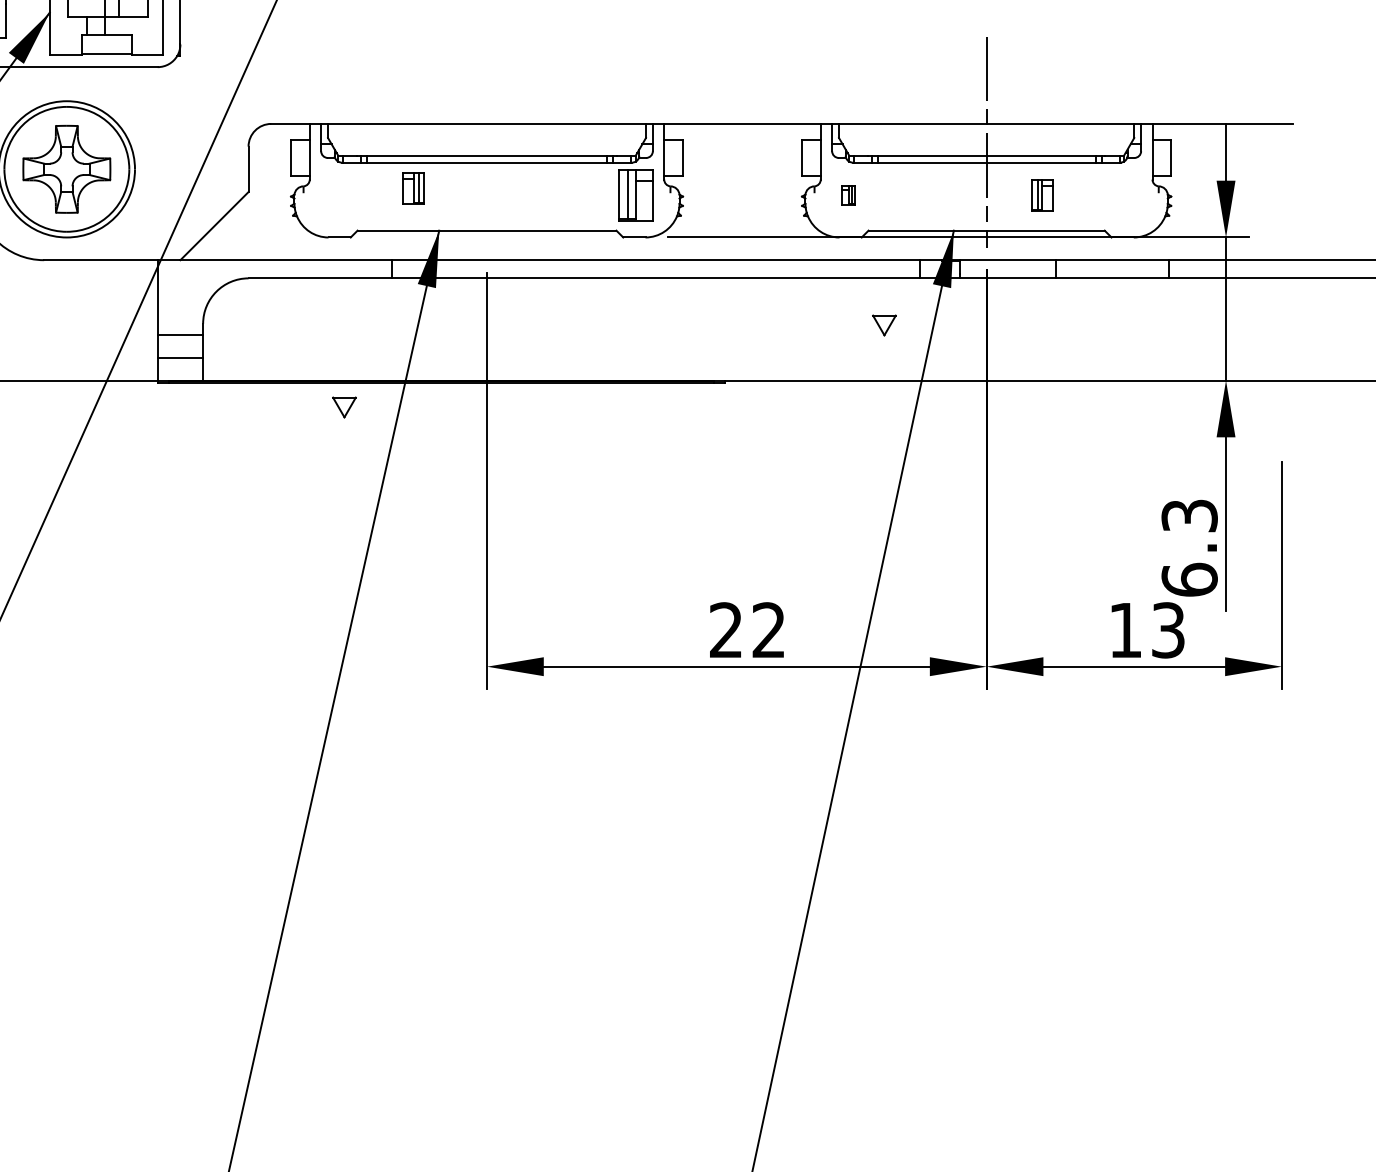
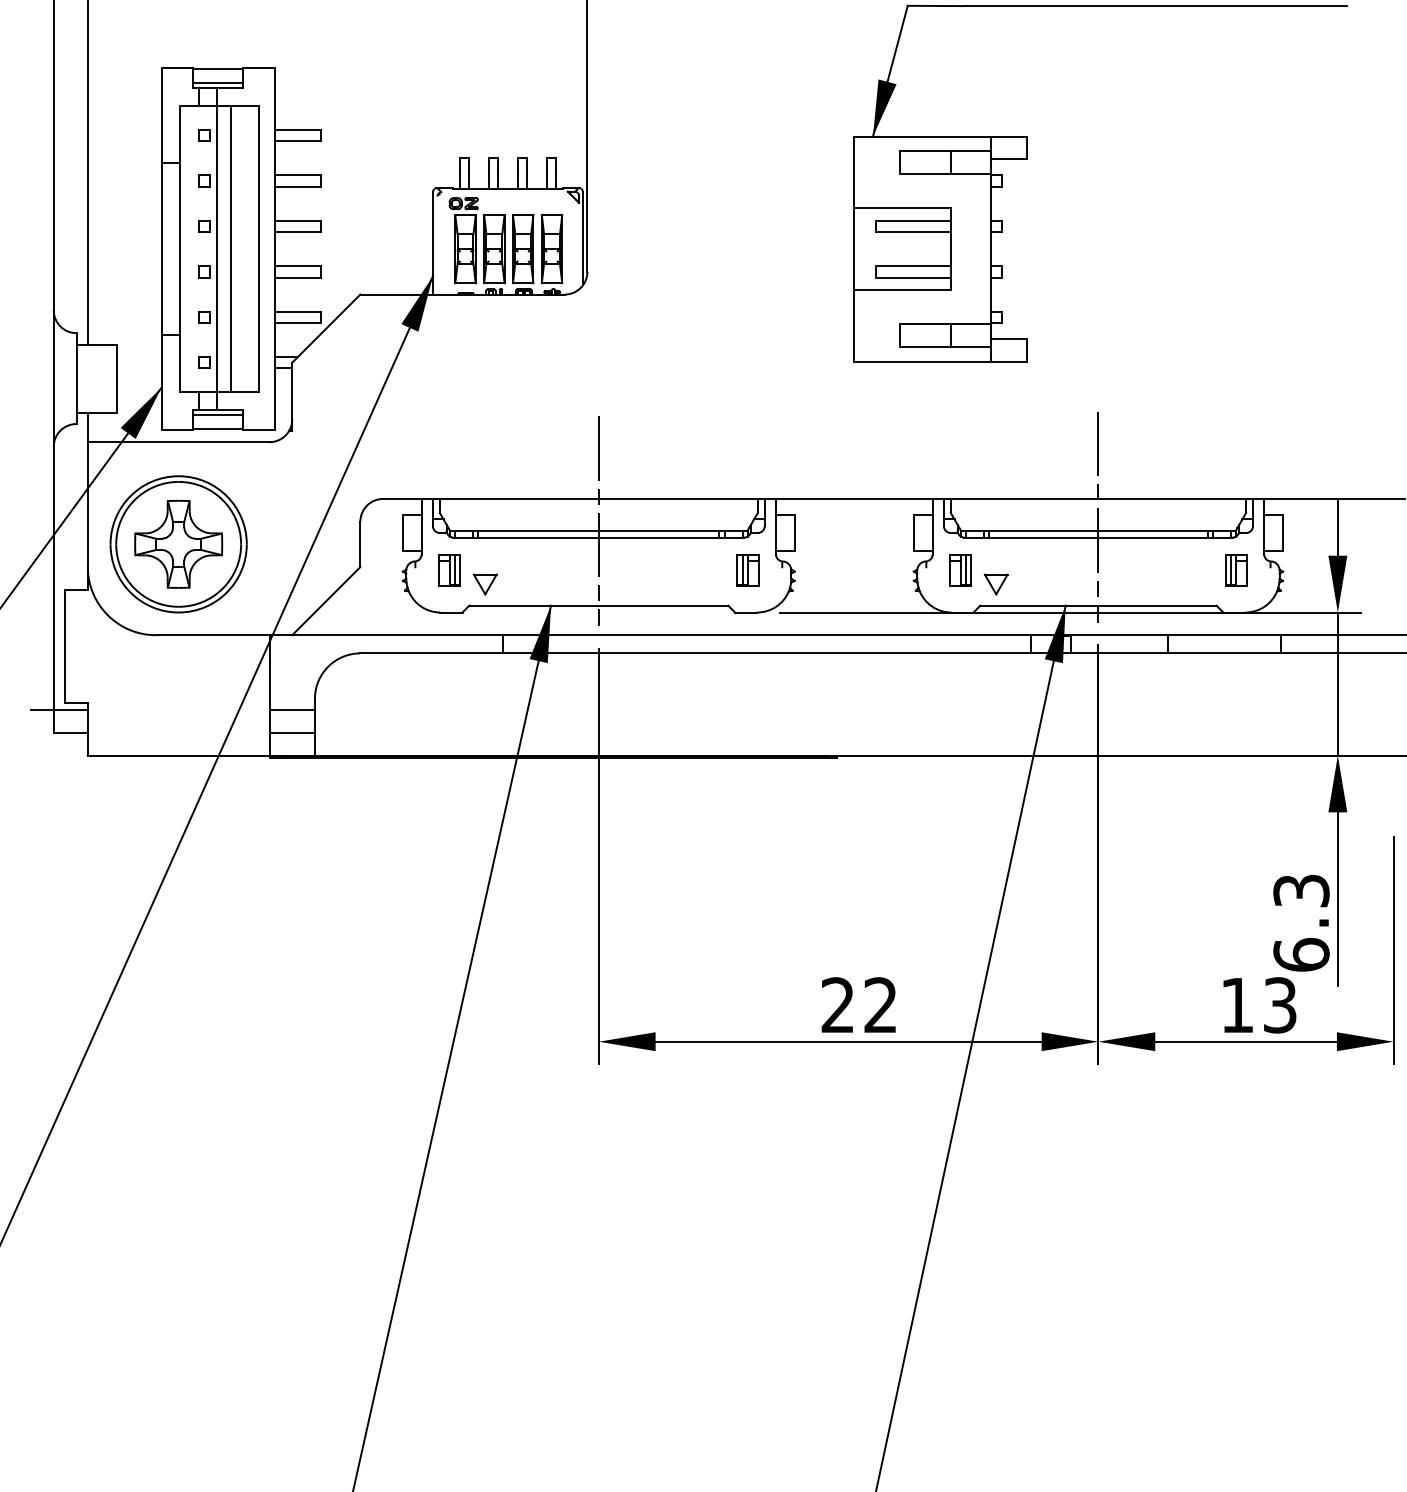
line: (106, 40) -> (218, 415), added
line: (486, 145) -> (598, 520), added
part: (413, 188) -> (449, 570), moved
part: (635, 195) -> (747, 570), size x0.62
part: (848, 195) -> (960, 570), size x1.67
part: (1042, 195) -> (1236, 570), moved
part: (883, 325) -> (995, 584), moved
part: (343, 407) -> (484, 584), moved

